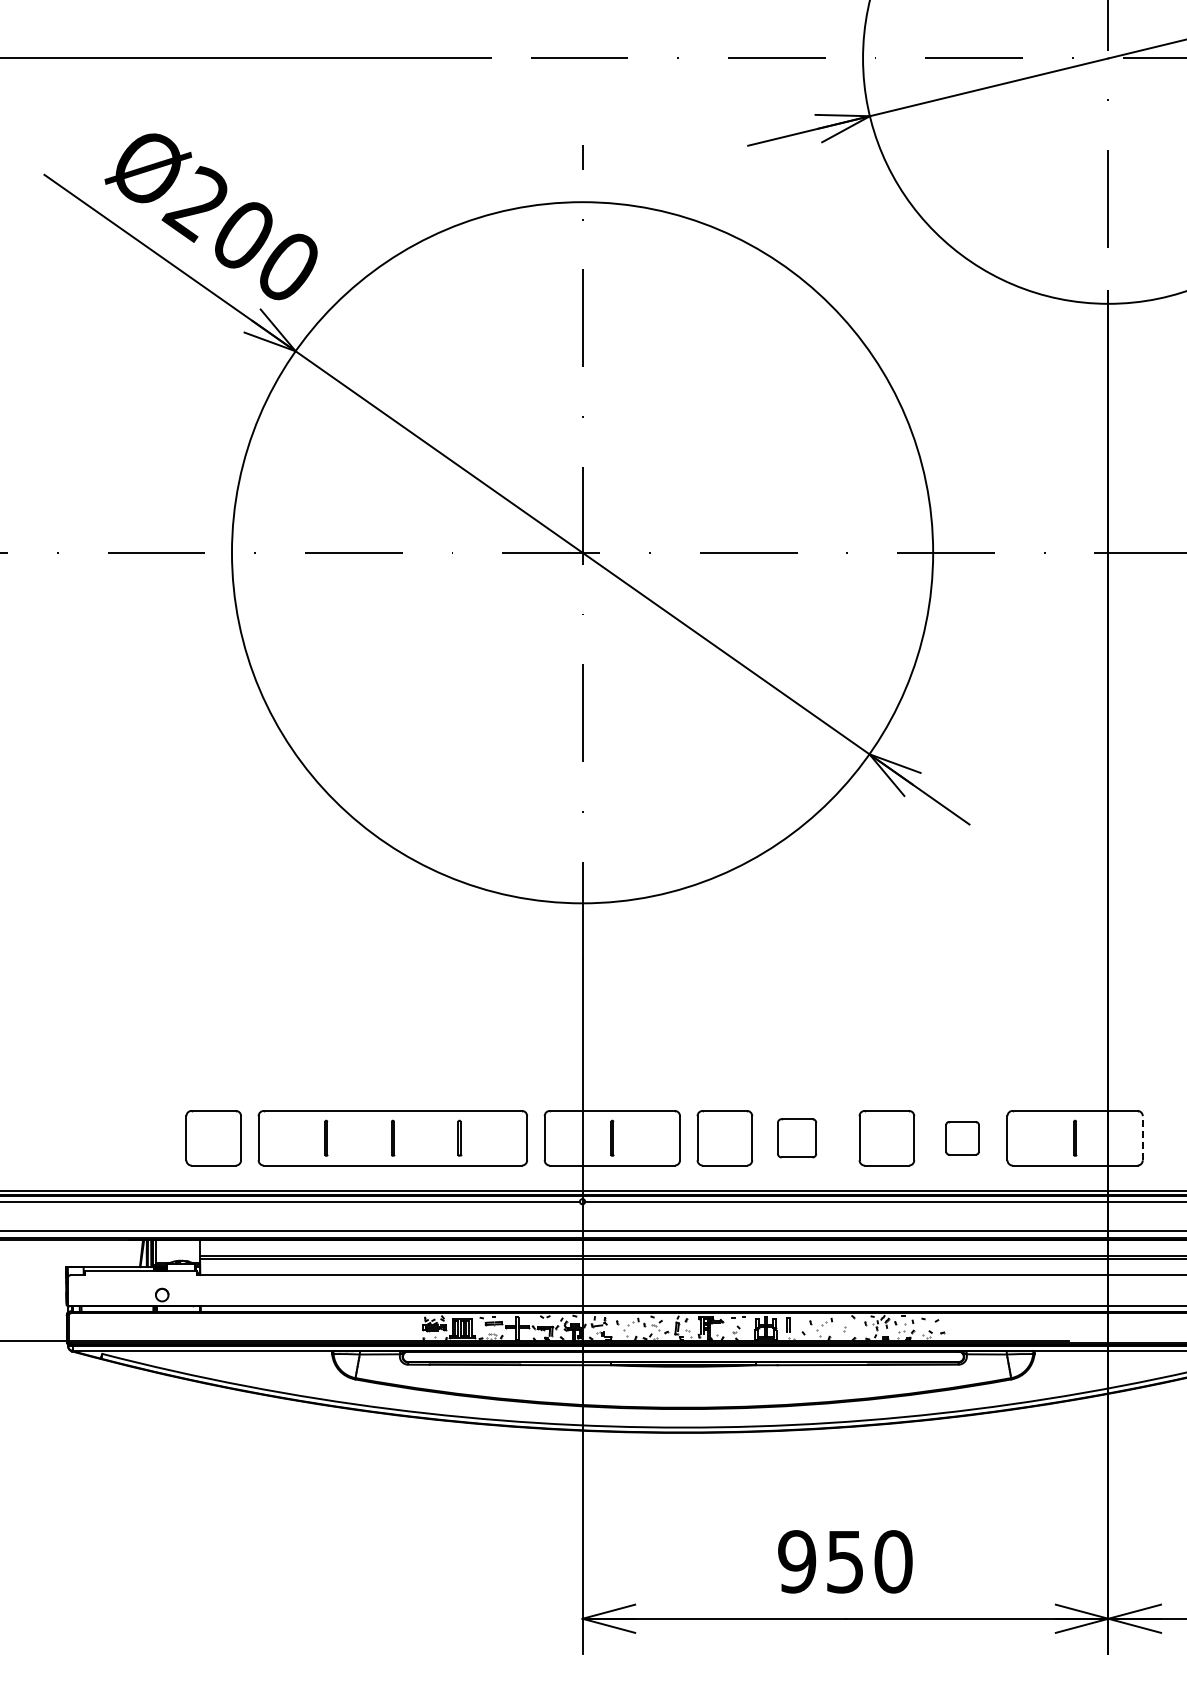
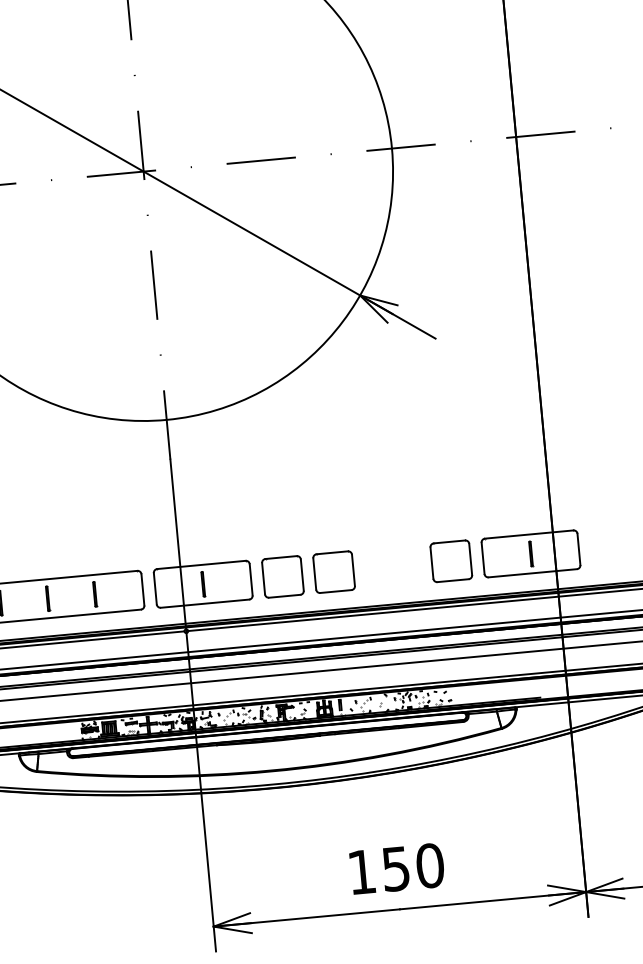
line: (1142, 1137) -> (578, 548), dashed -> solid
part: (796, 1138) -> (333, 572), size x1.43
part: (886, 1138) -> (397, 566), removed
part: (962, 1138) -> (451, 561), size x1.67
text: (797, 1561) -> (362, 871), 950 -> 150

